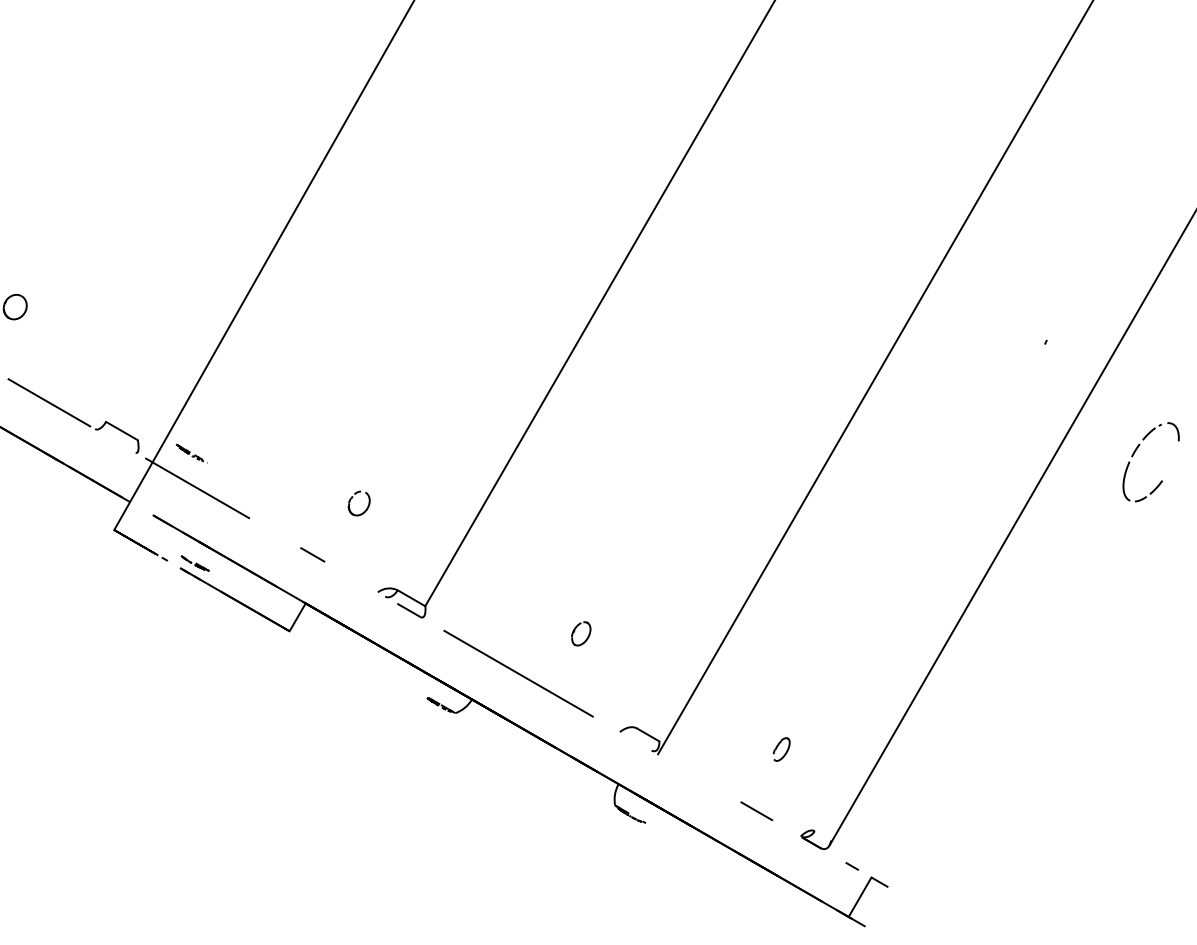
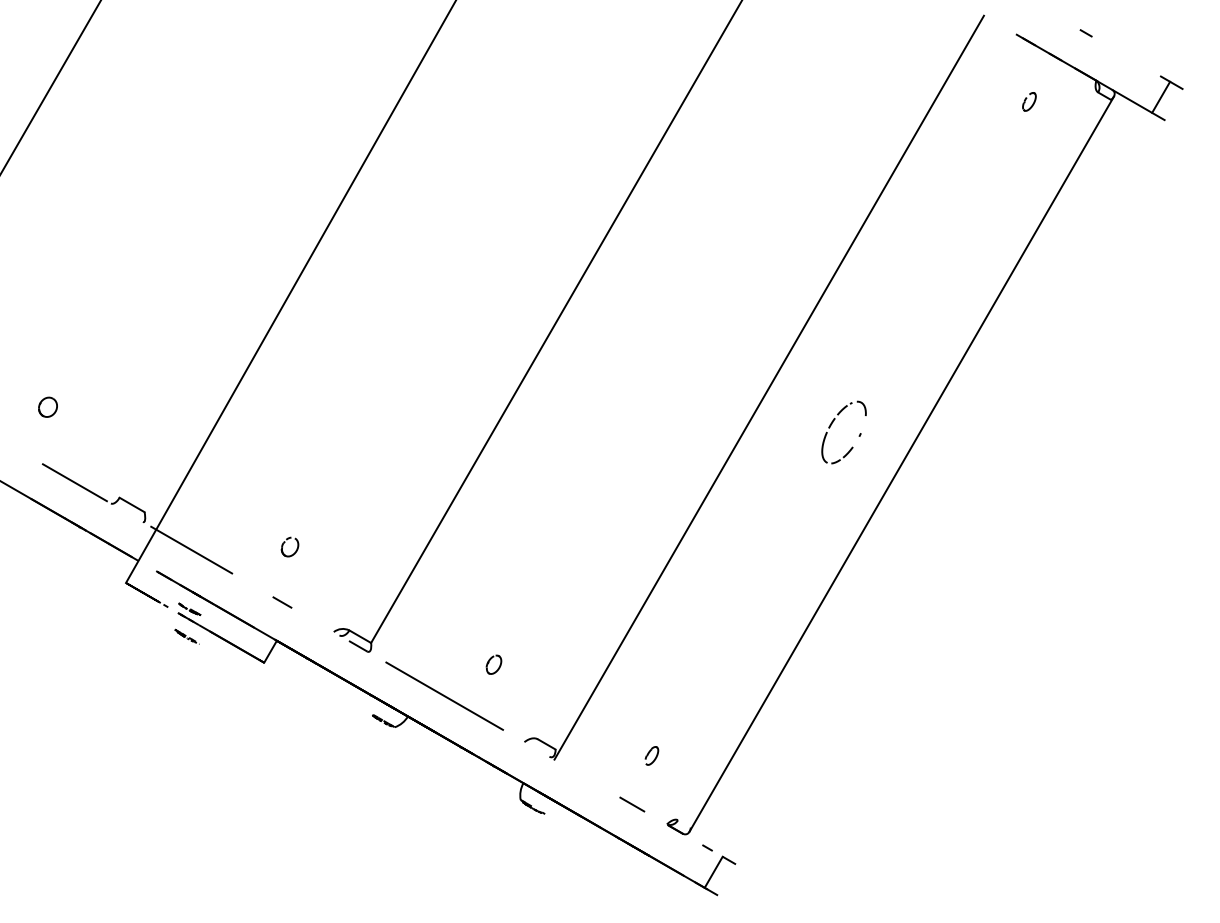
part: (1136, 452) -> (832, 424), moved
line: (190, 453) -> (186, 636), moved
part: (358, 502) -> (289, 546), moved

